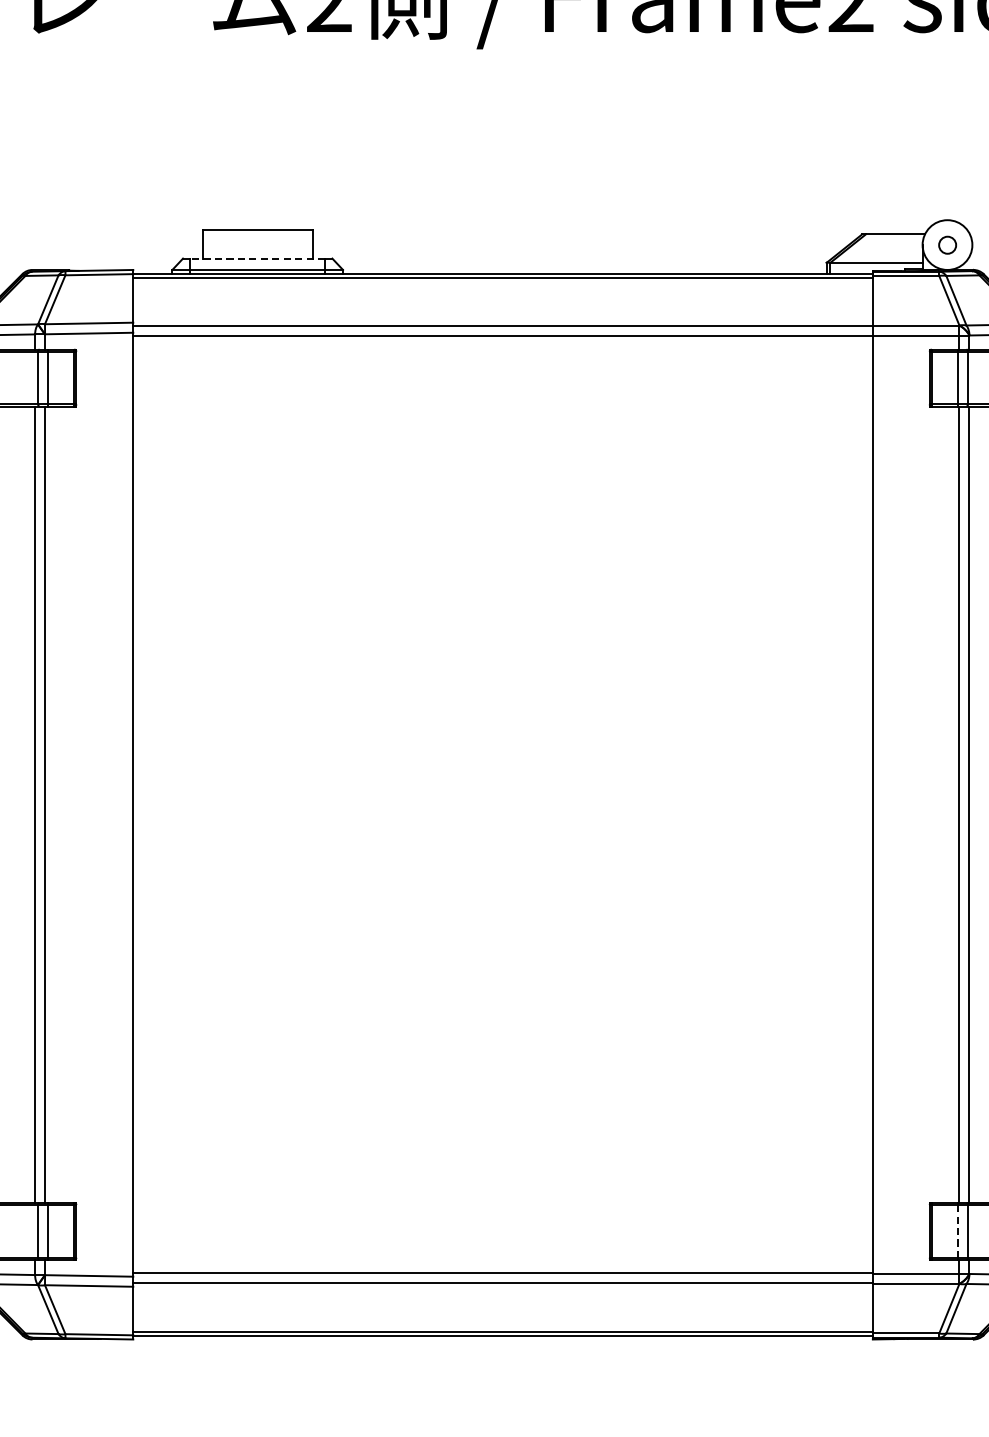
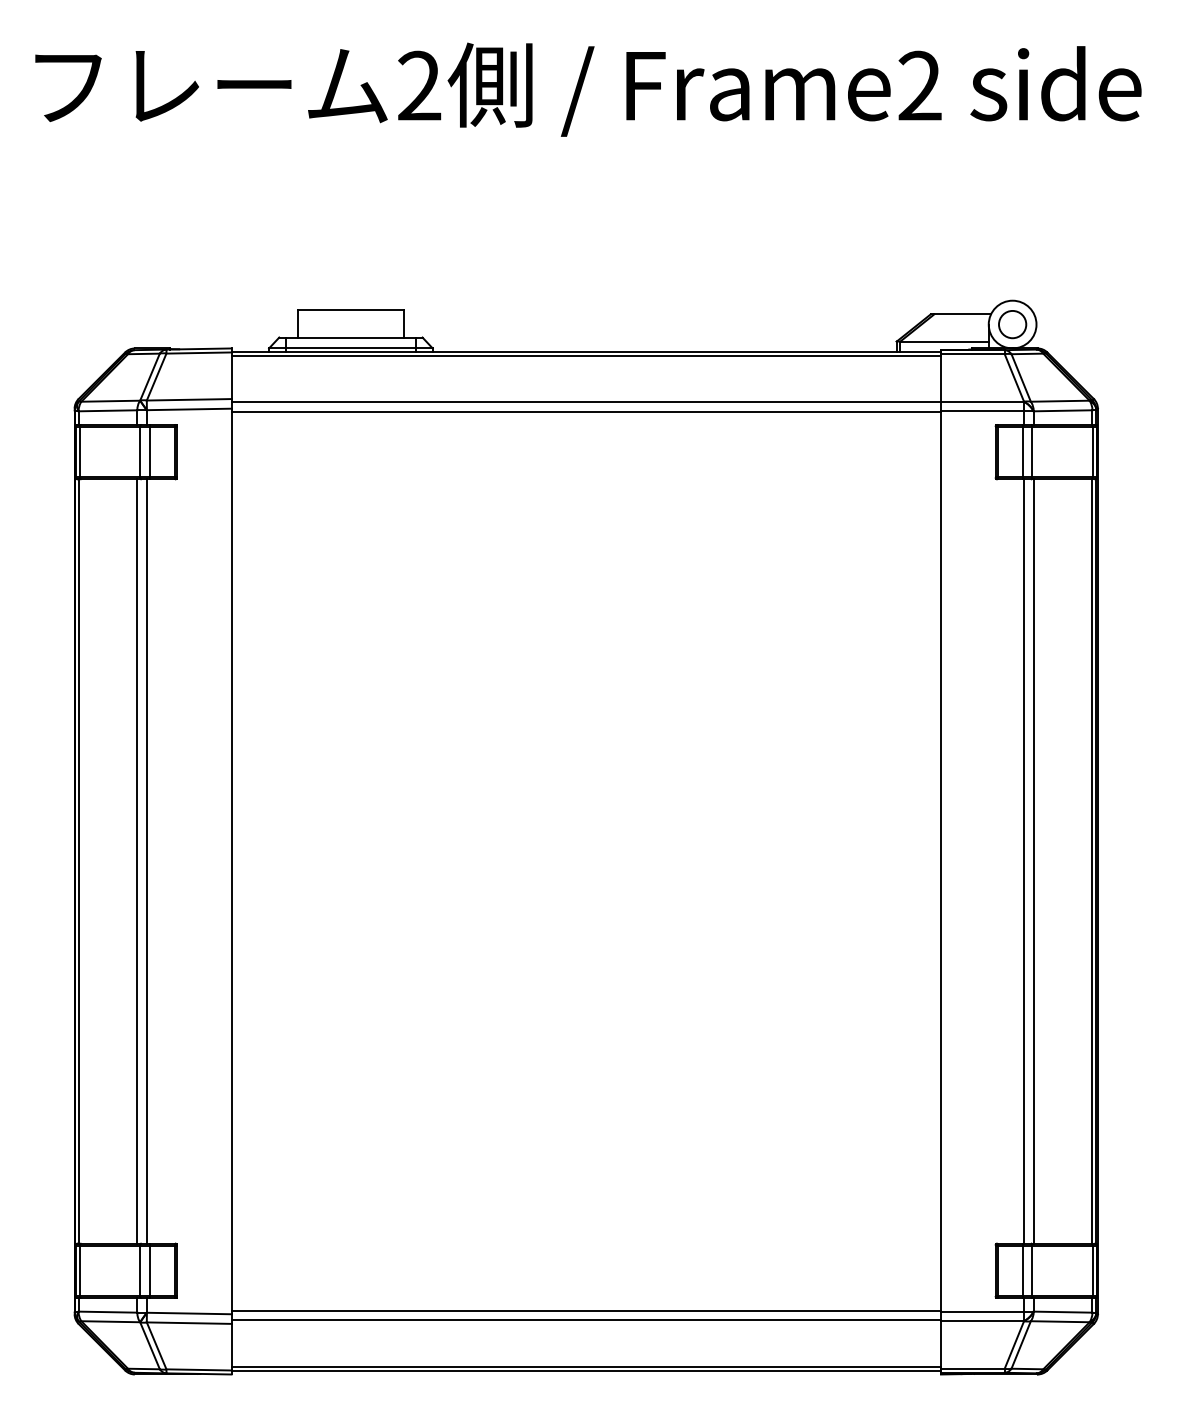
circle: (947, 244) -> (1012, 324), size x1.67
line: (257, 258) -> (350, 337), dashed -> solid
line: (957, 1232) -> (1022, 1271), dashed -> solid

